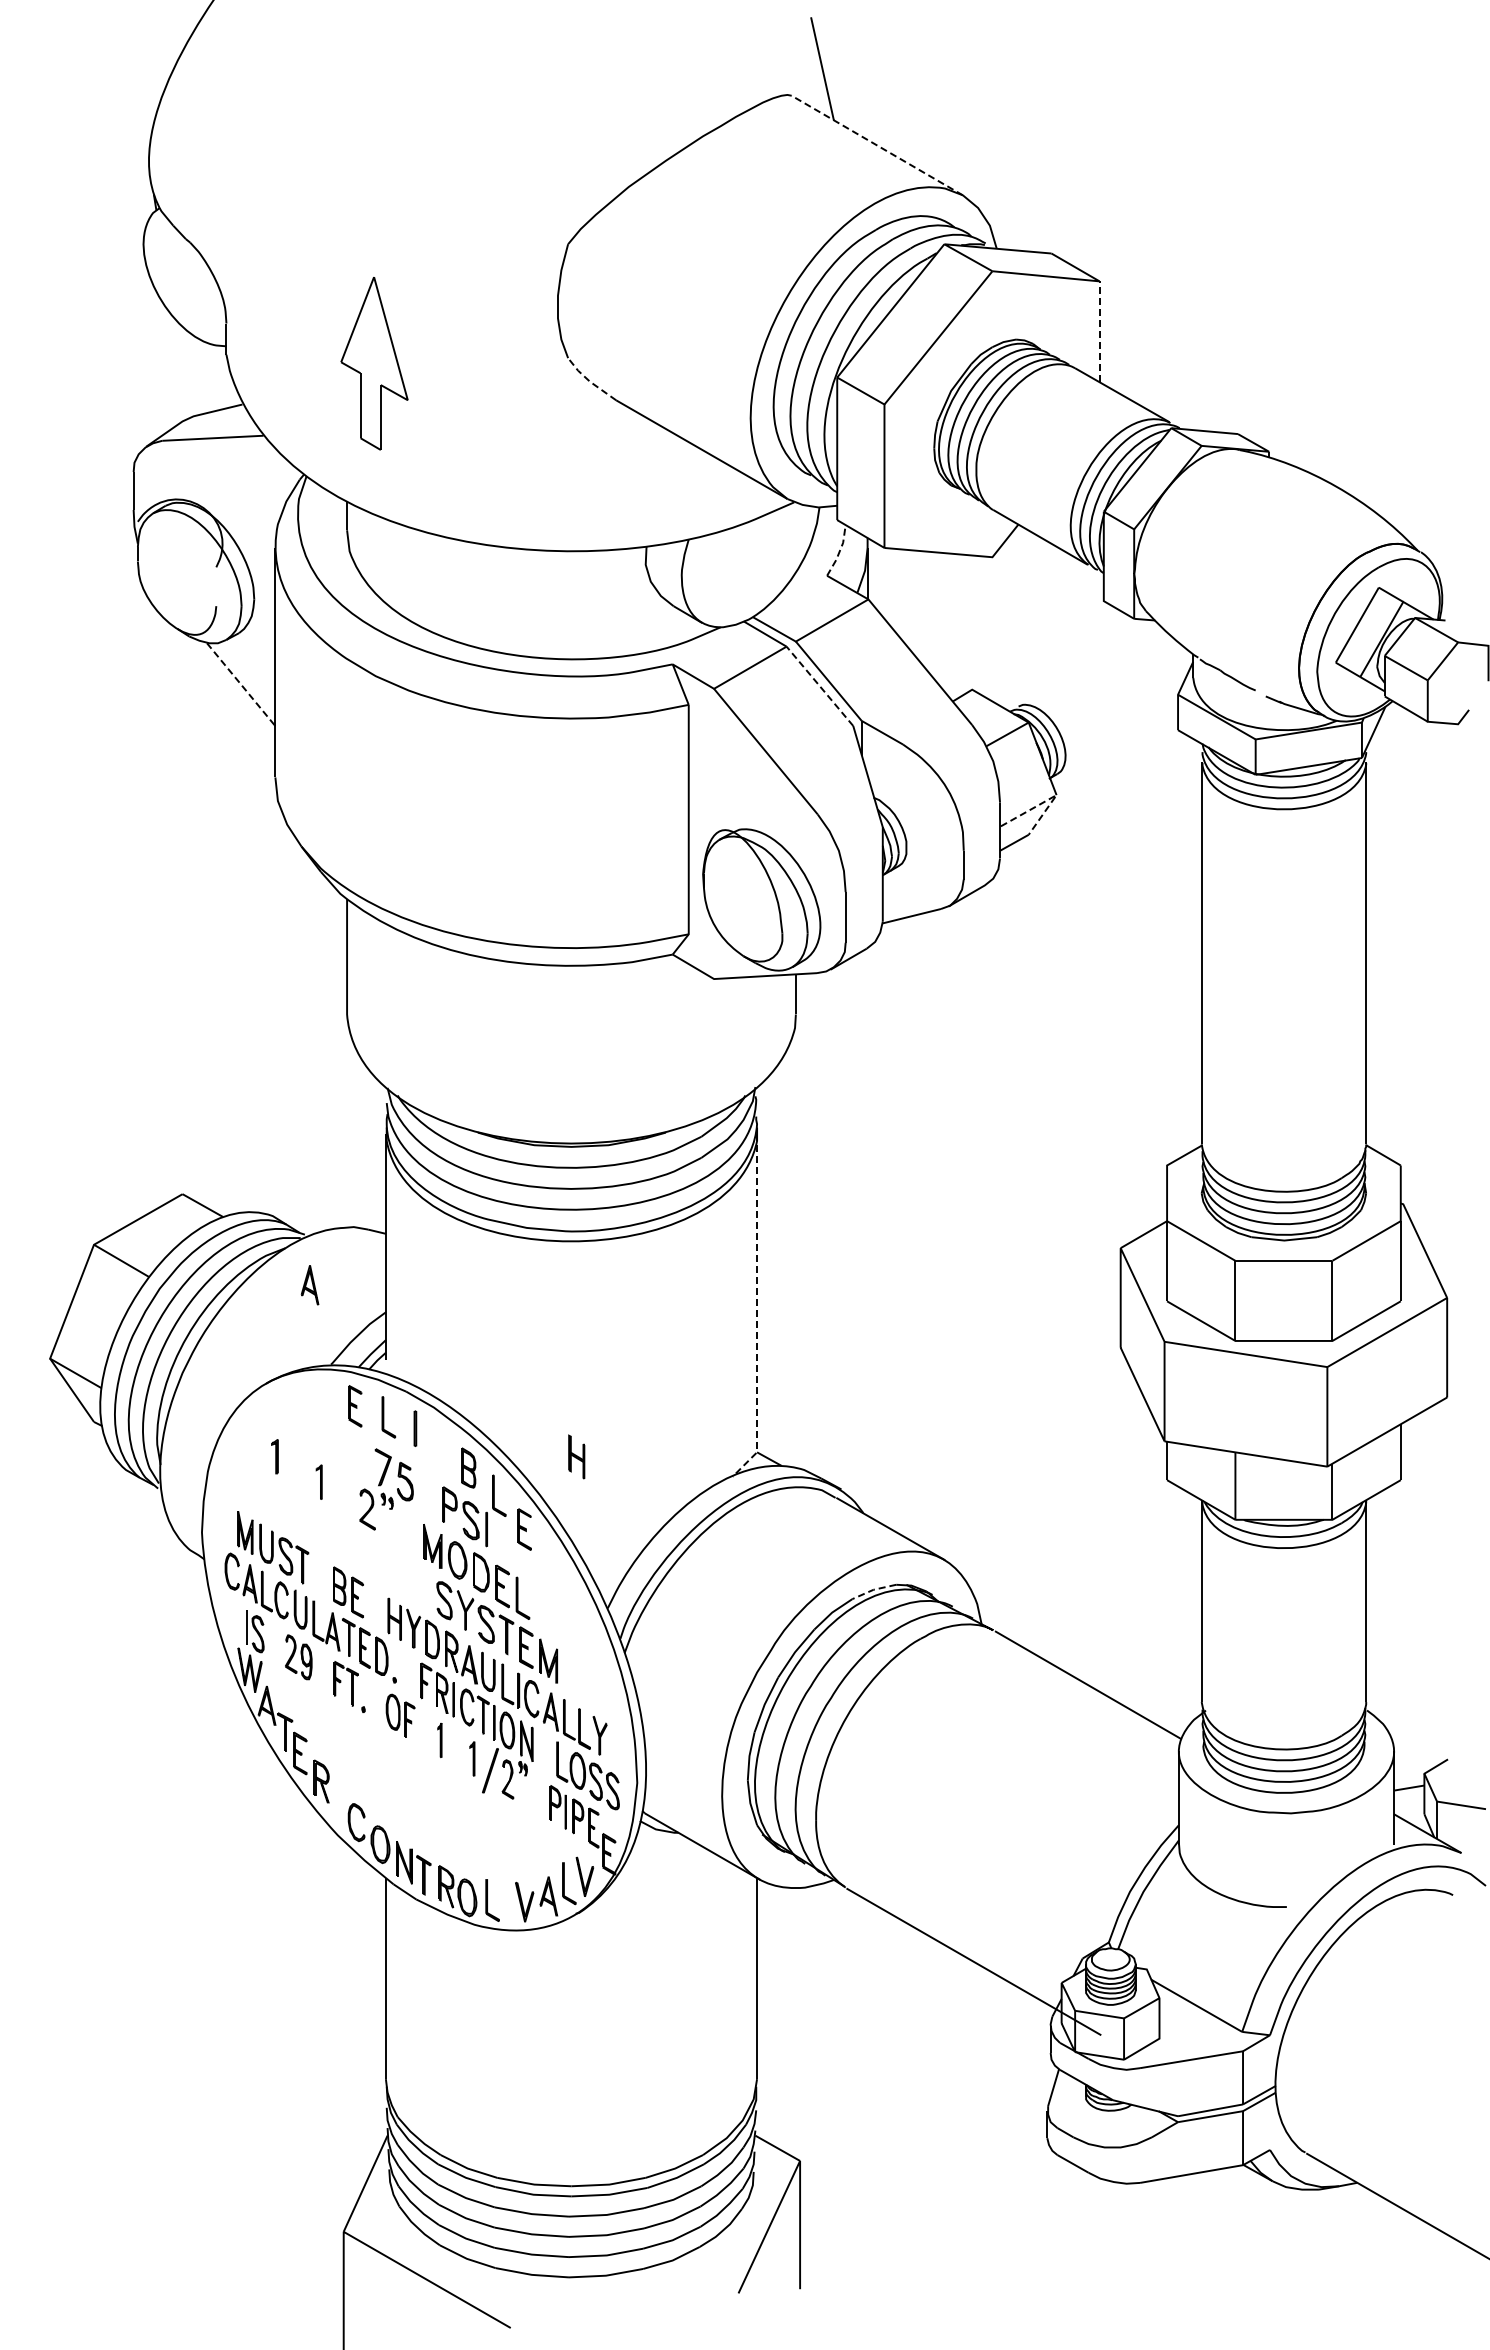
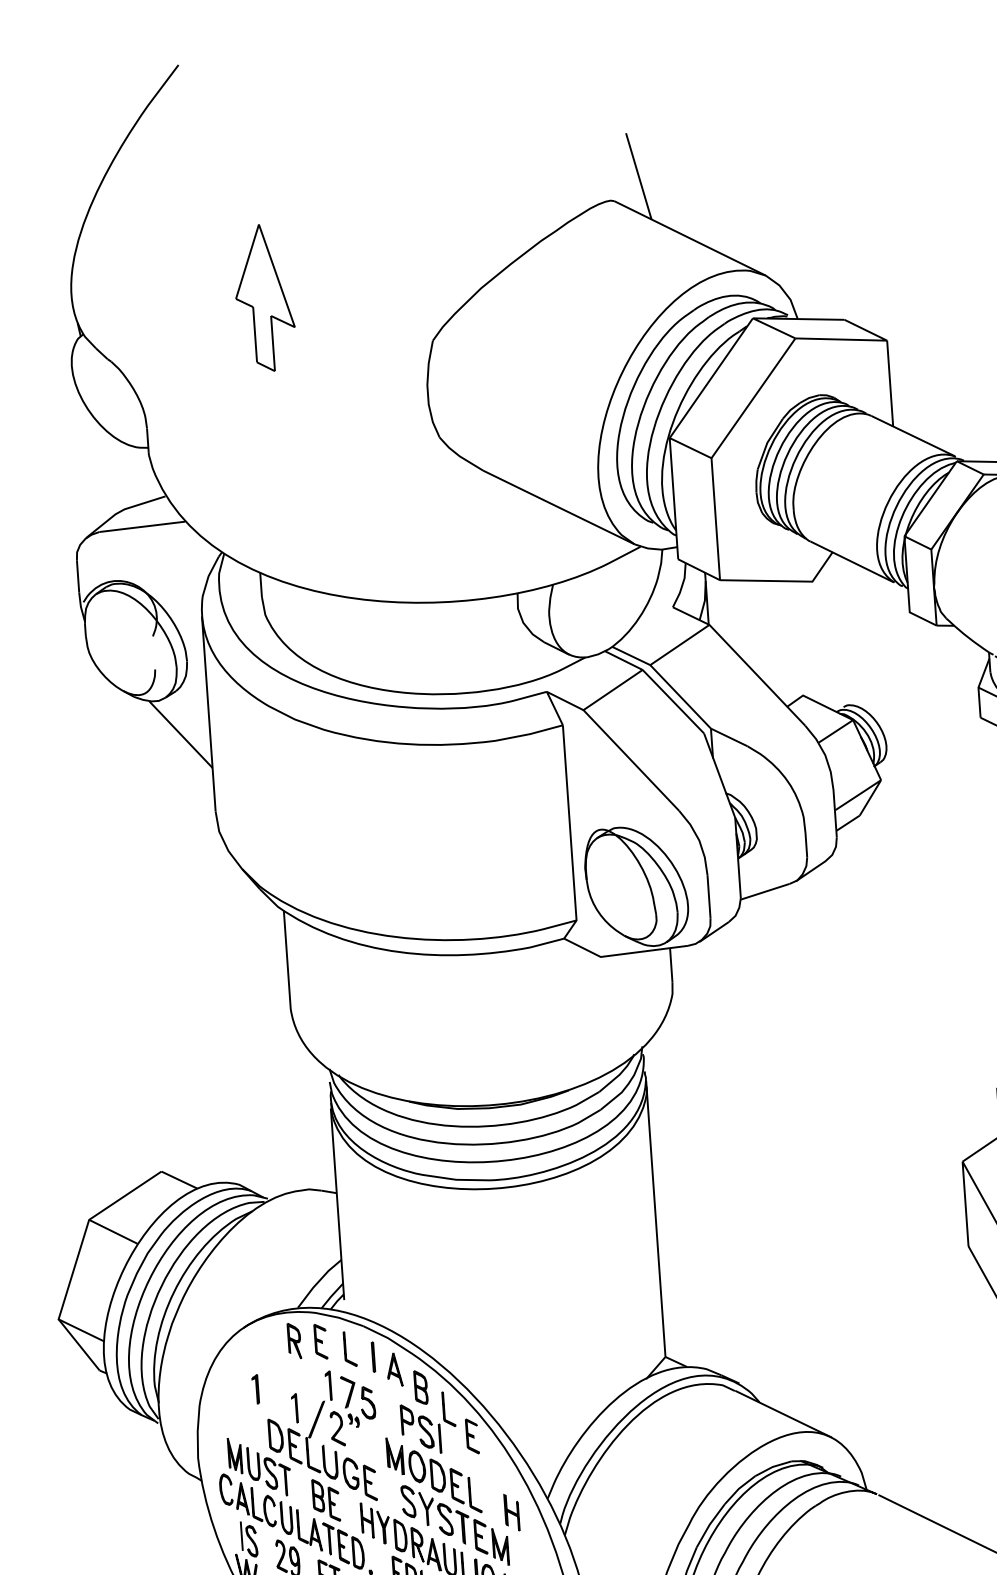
line: (876, 145) -> (689, 238), dashed -> solid
line: (1099, 331) -> (890, 383), dashed -> solid
part: (374, 363) -> (264, 297), moved
line: (589, 381) -> (459, 456), dashed -> solid
line: (839, 551) -> (682, 585), dashed -> solid
line: (241, 685) -> (181, 735), dashed -> solid
line: (819, 686) -> (673, 701), dashed -> solid
line: (1050, 798) -> (876, 783), dashed -> solid
part: (309, 1285) -> (394, 1370), moved
line: (757, 1311) -> (657, 1237), dashed -> solid
part: (324, 1402) -> (294, 1340), added
part: (576, 1456) -> (511, 1512), moved
part: (348, 1527) -> (322, 1445), added
line: (873, 1589) -> (772, 1466), dashed -> solid

